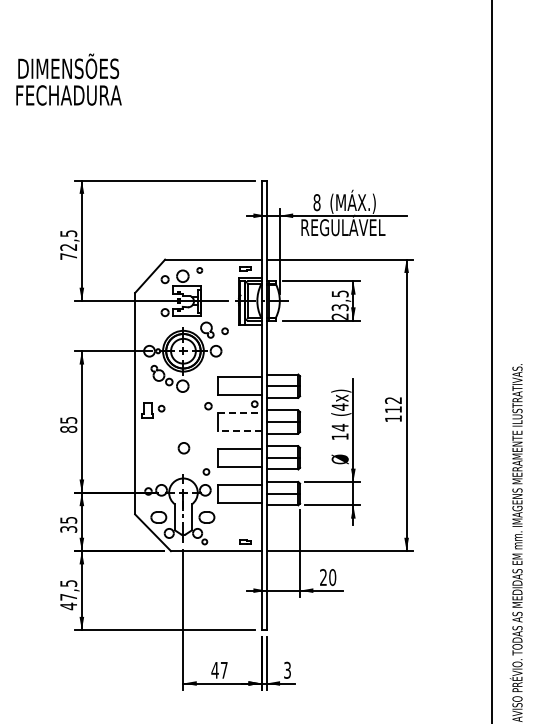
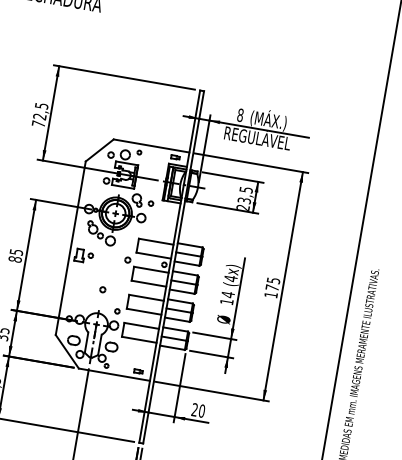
text: (393, 404) -> (273, 283), 112 -> 175
line: (240, 413) -> (151, 270), dashed -> solid
line: (239, 430) -> (148, 283), dashed -> solid
part: (183, 448) -> (102, 289), size x0.62

